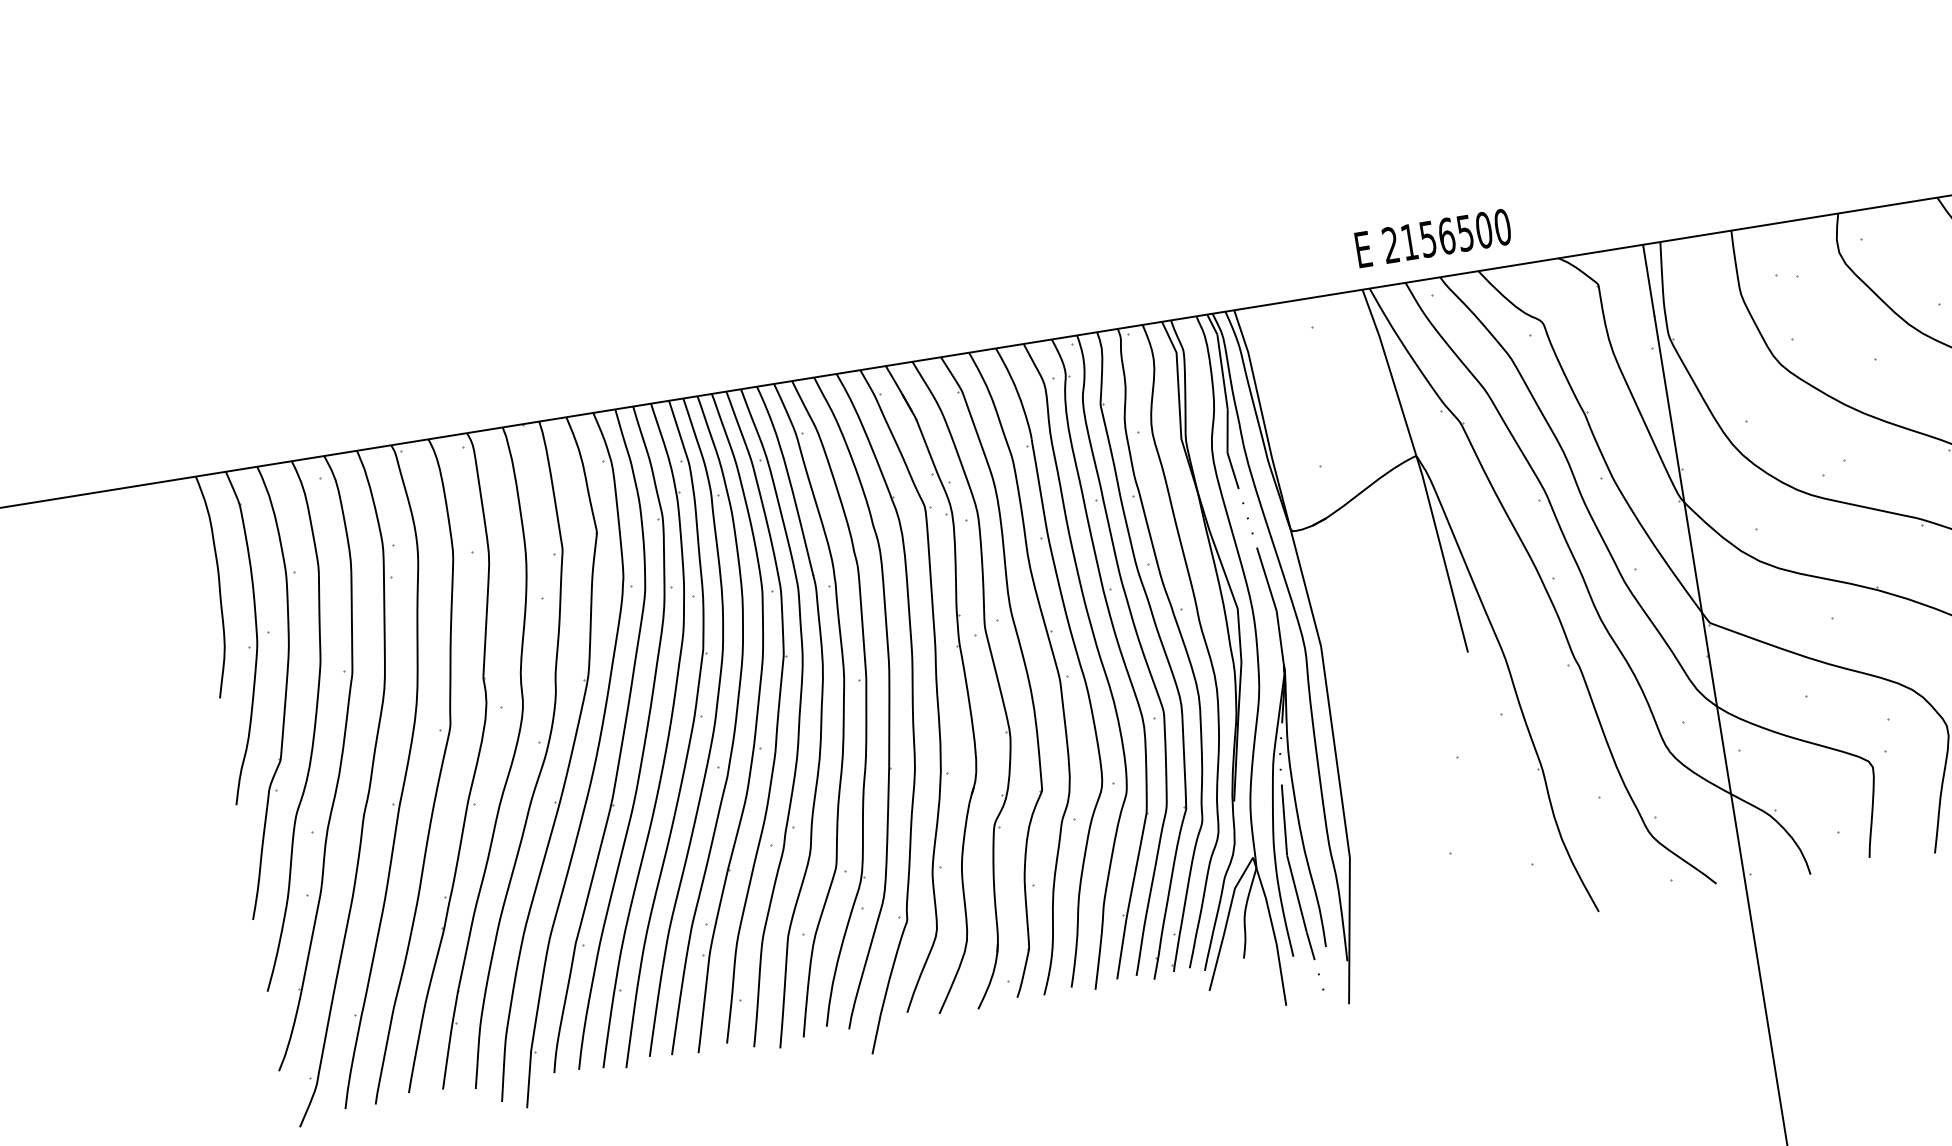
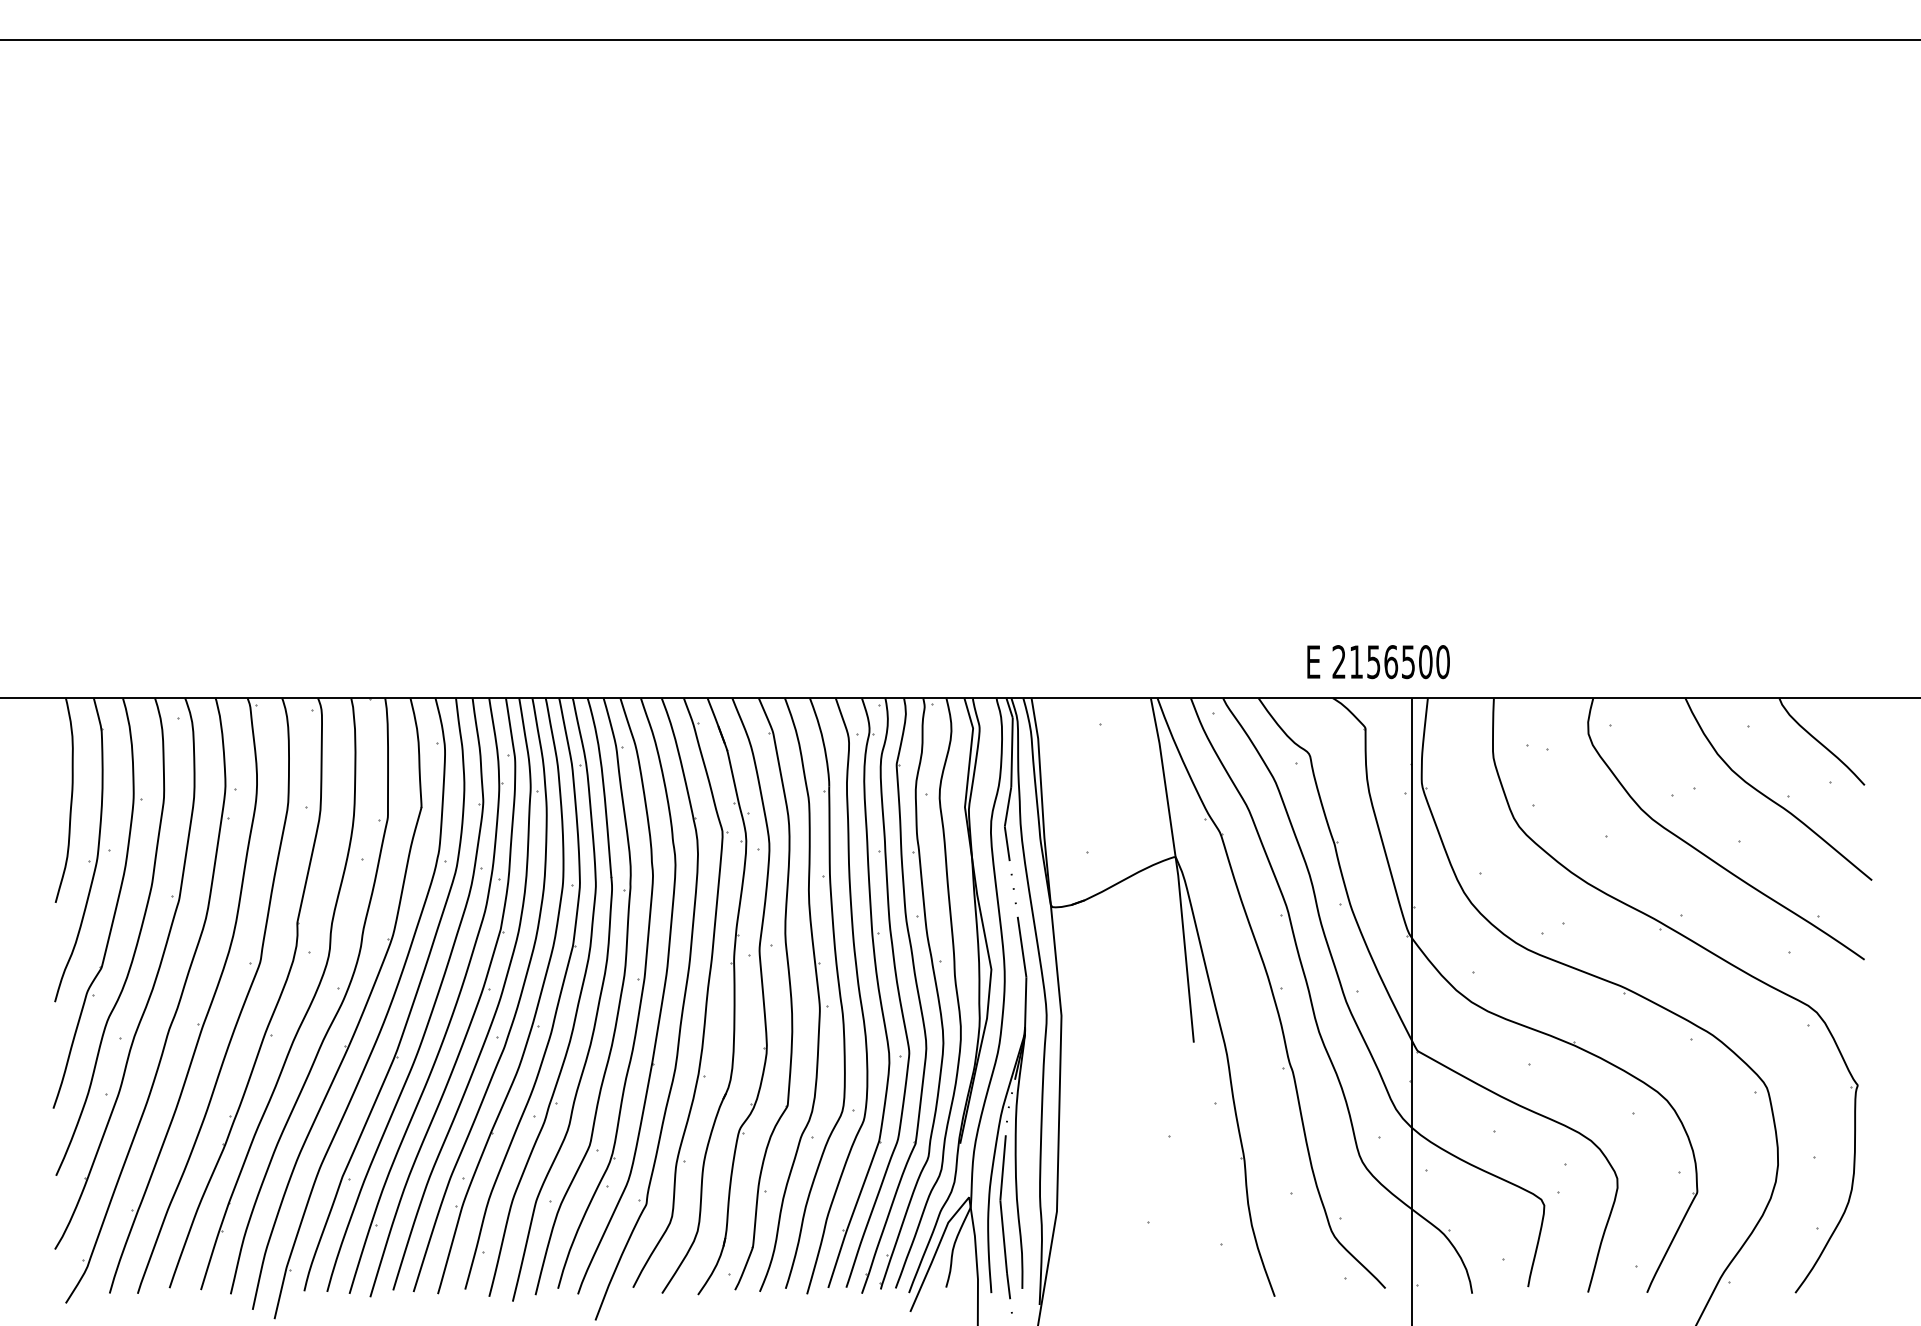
text: (1433, 238) -> (1378, 662), moved

